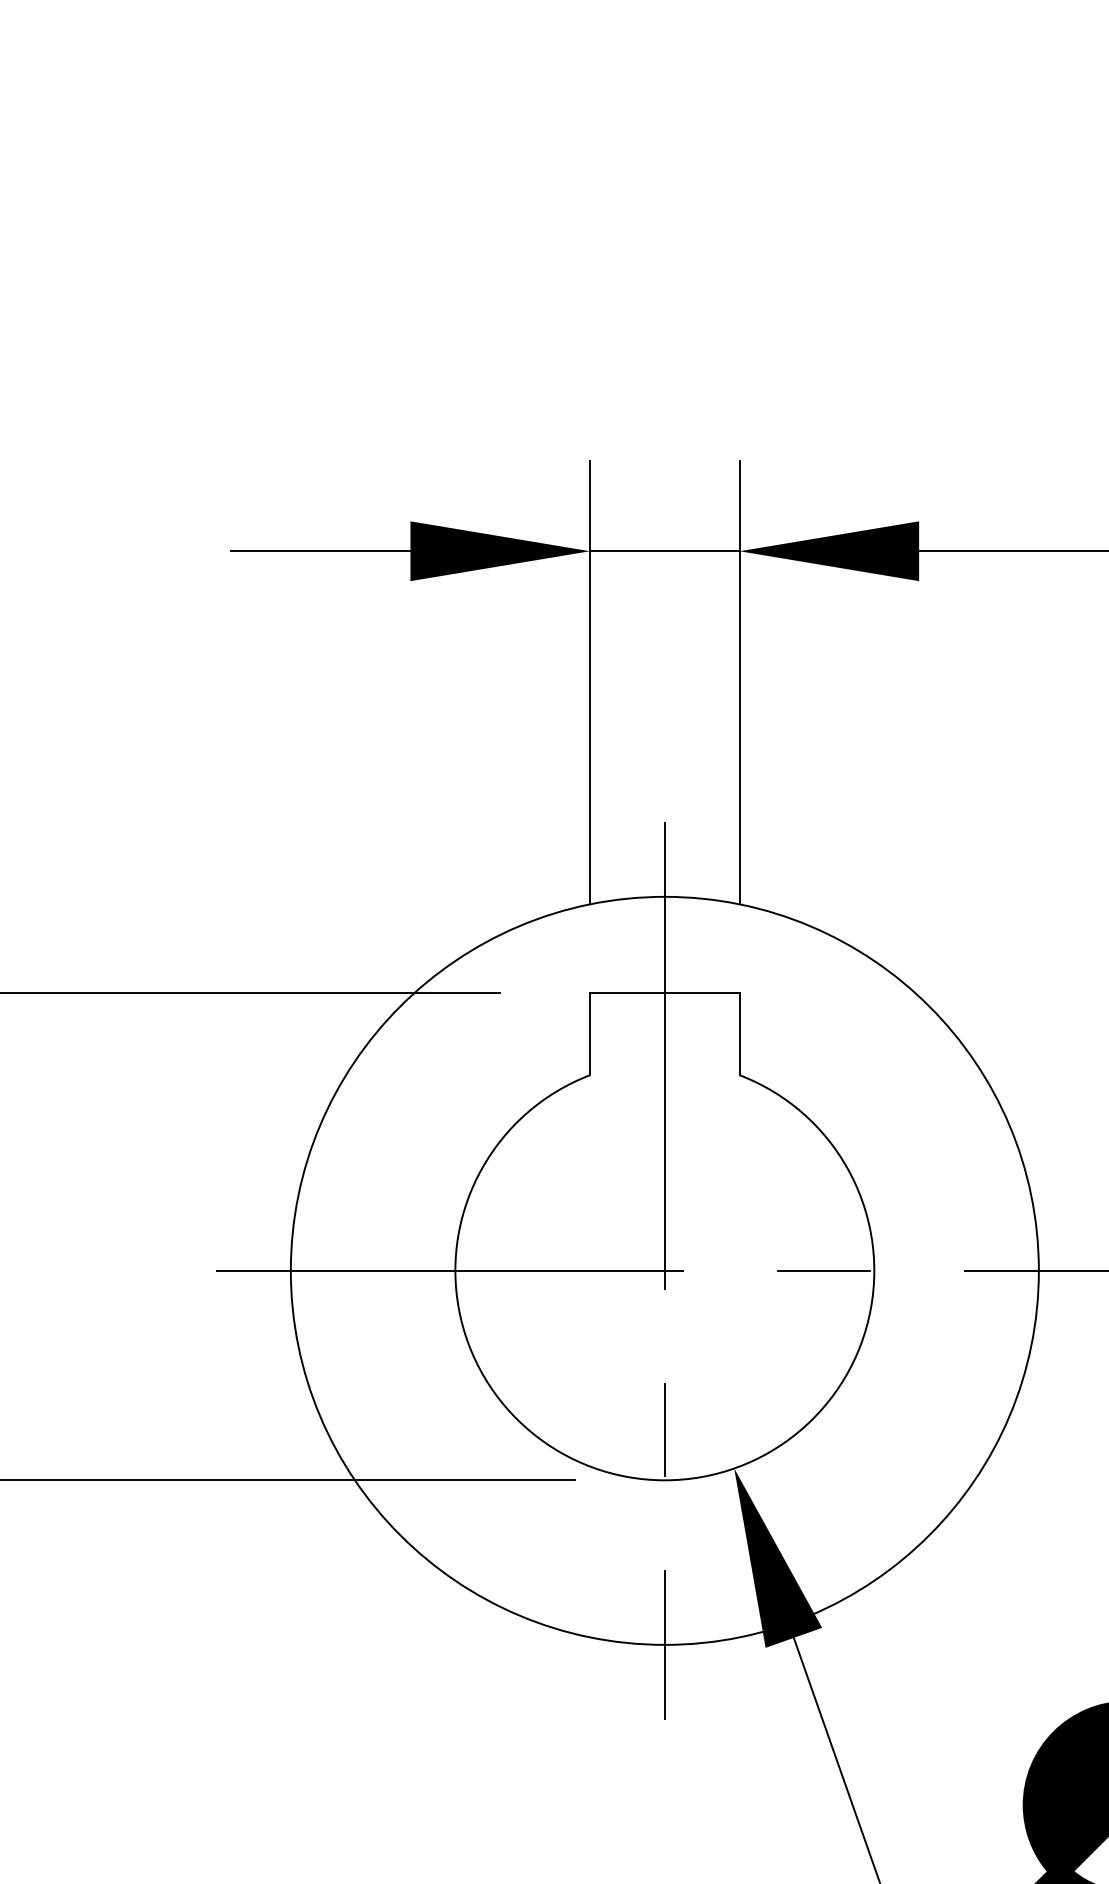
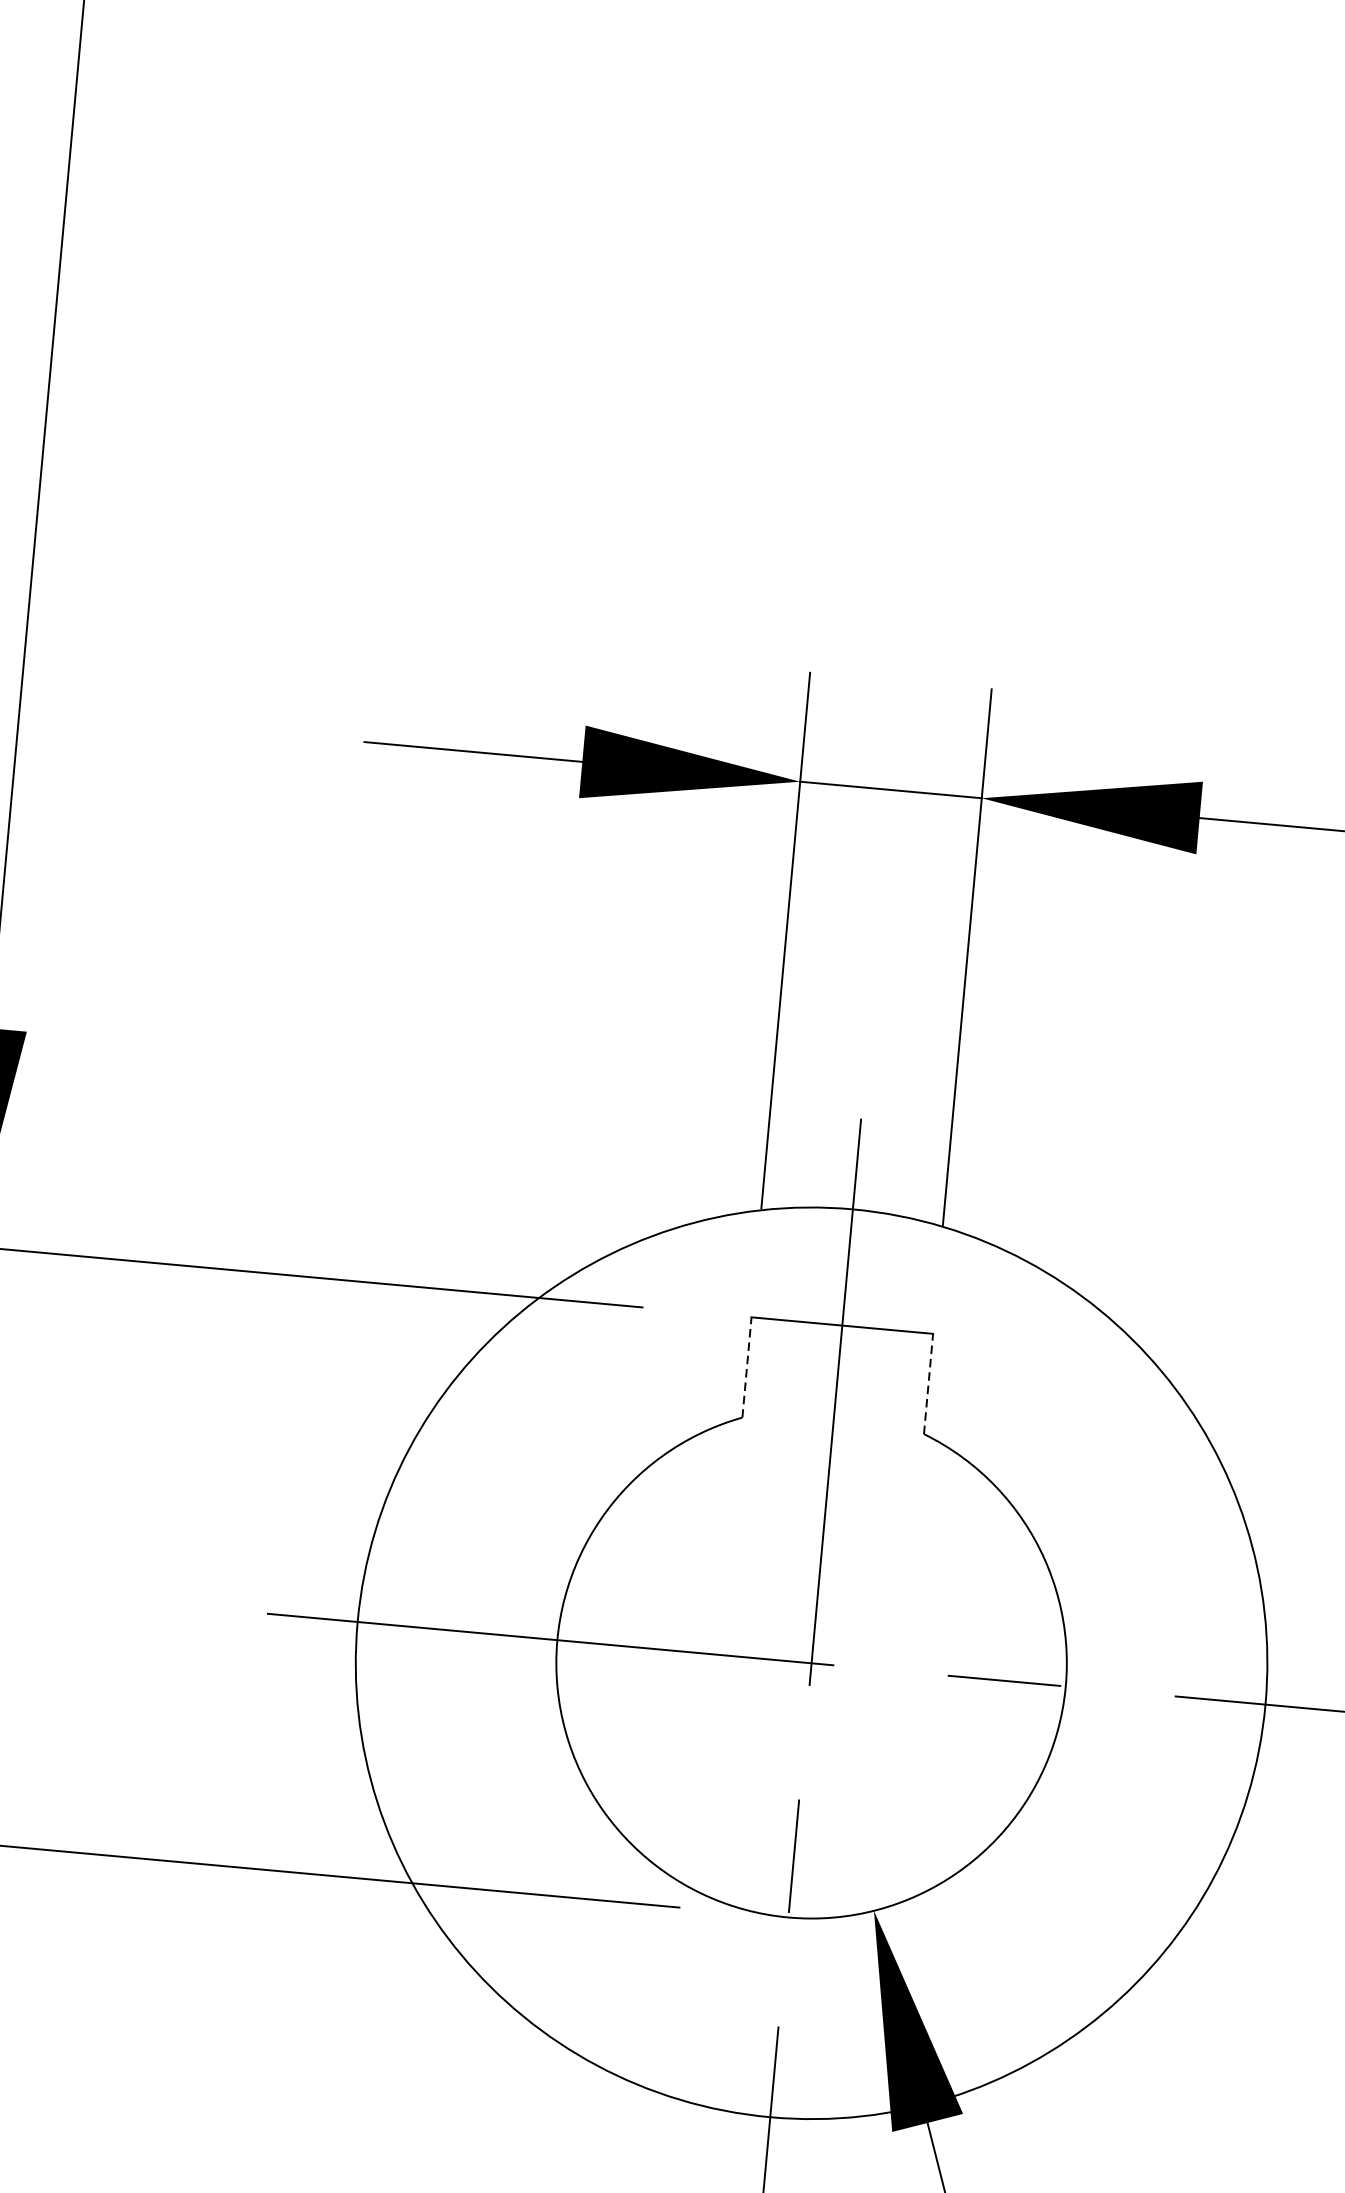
line: (590, 1033) -> (747, 1367), solid -> dashed
line: (739, 1033) -> (928, 1383), solid -> dashed

